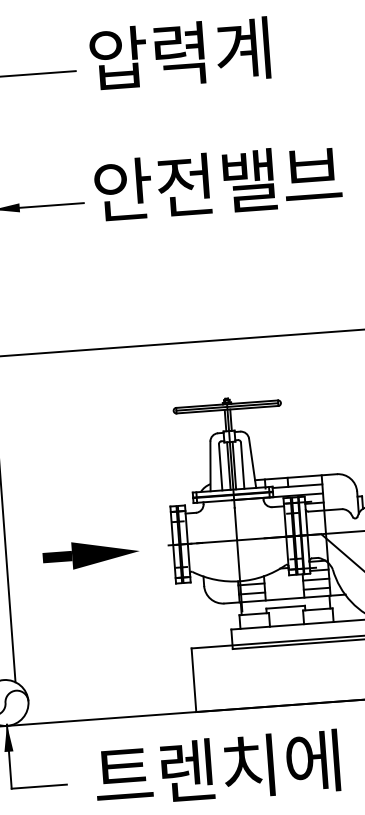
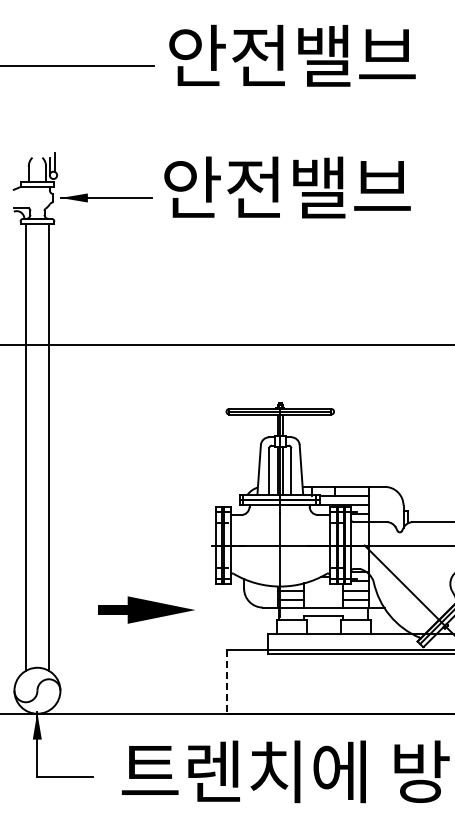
text: (213, 51) -> (292, 56), 압력계 -> 안전밸브
part: (90, 554) -> (146, 609), moved
line: (194, 679) -> (227, 681), solid -> dashed

